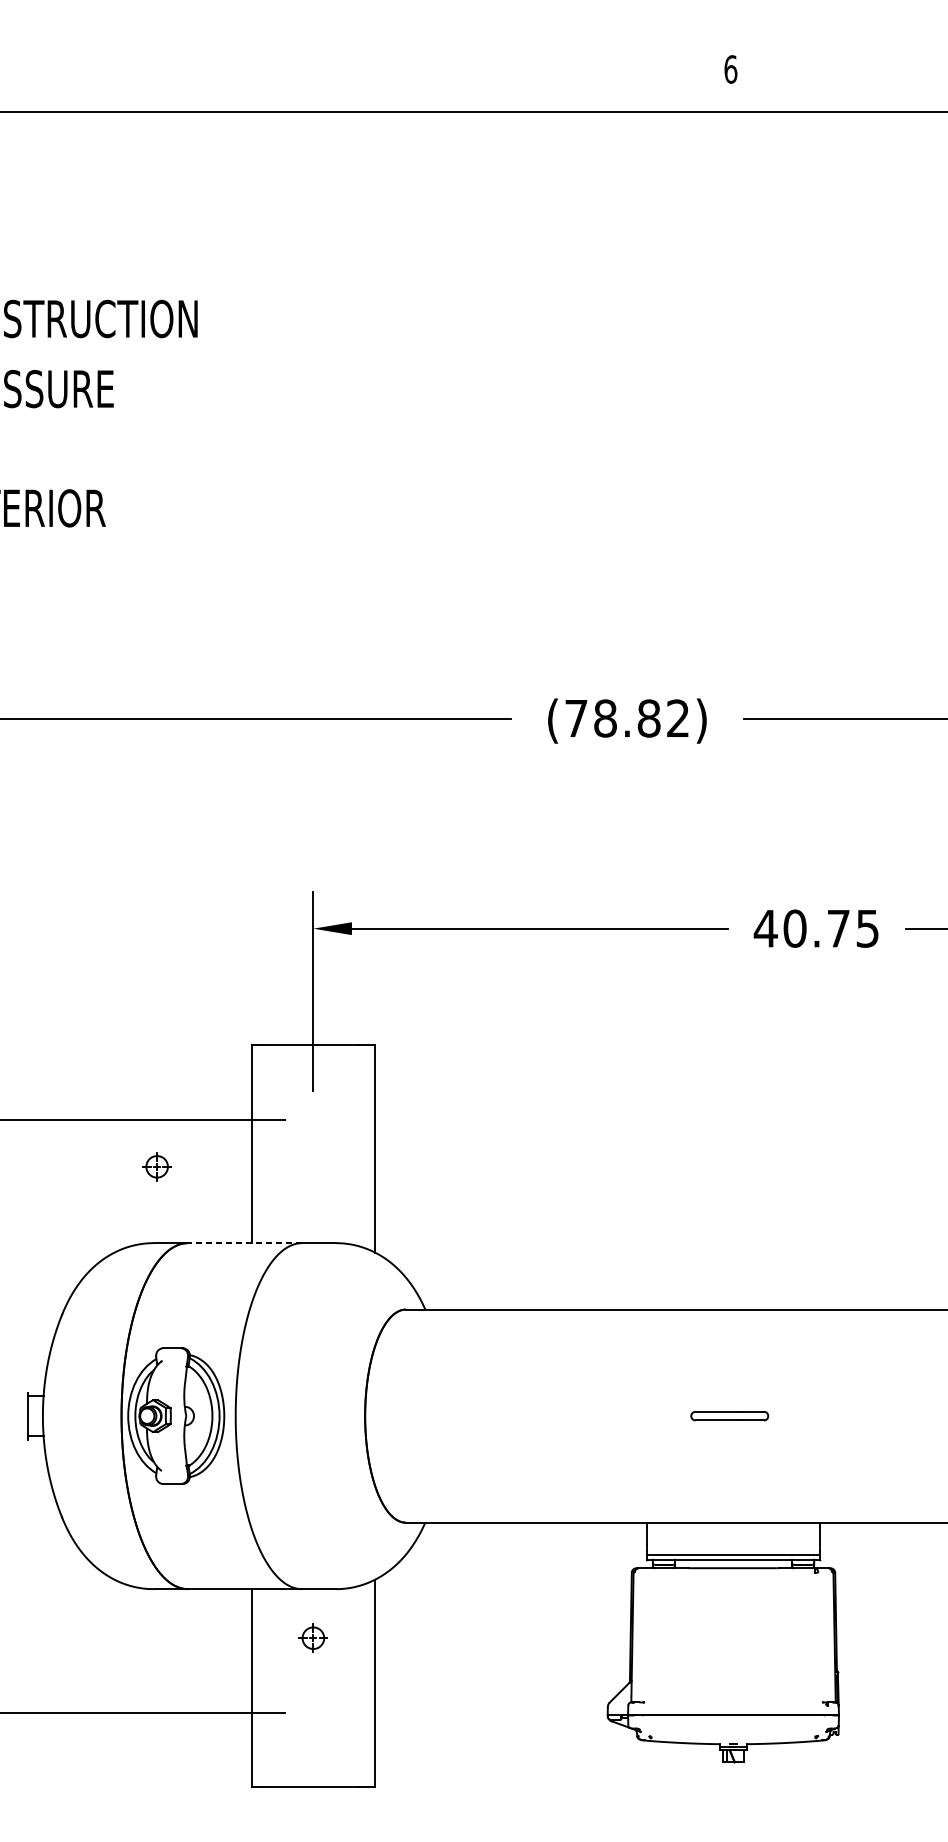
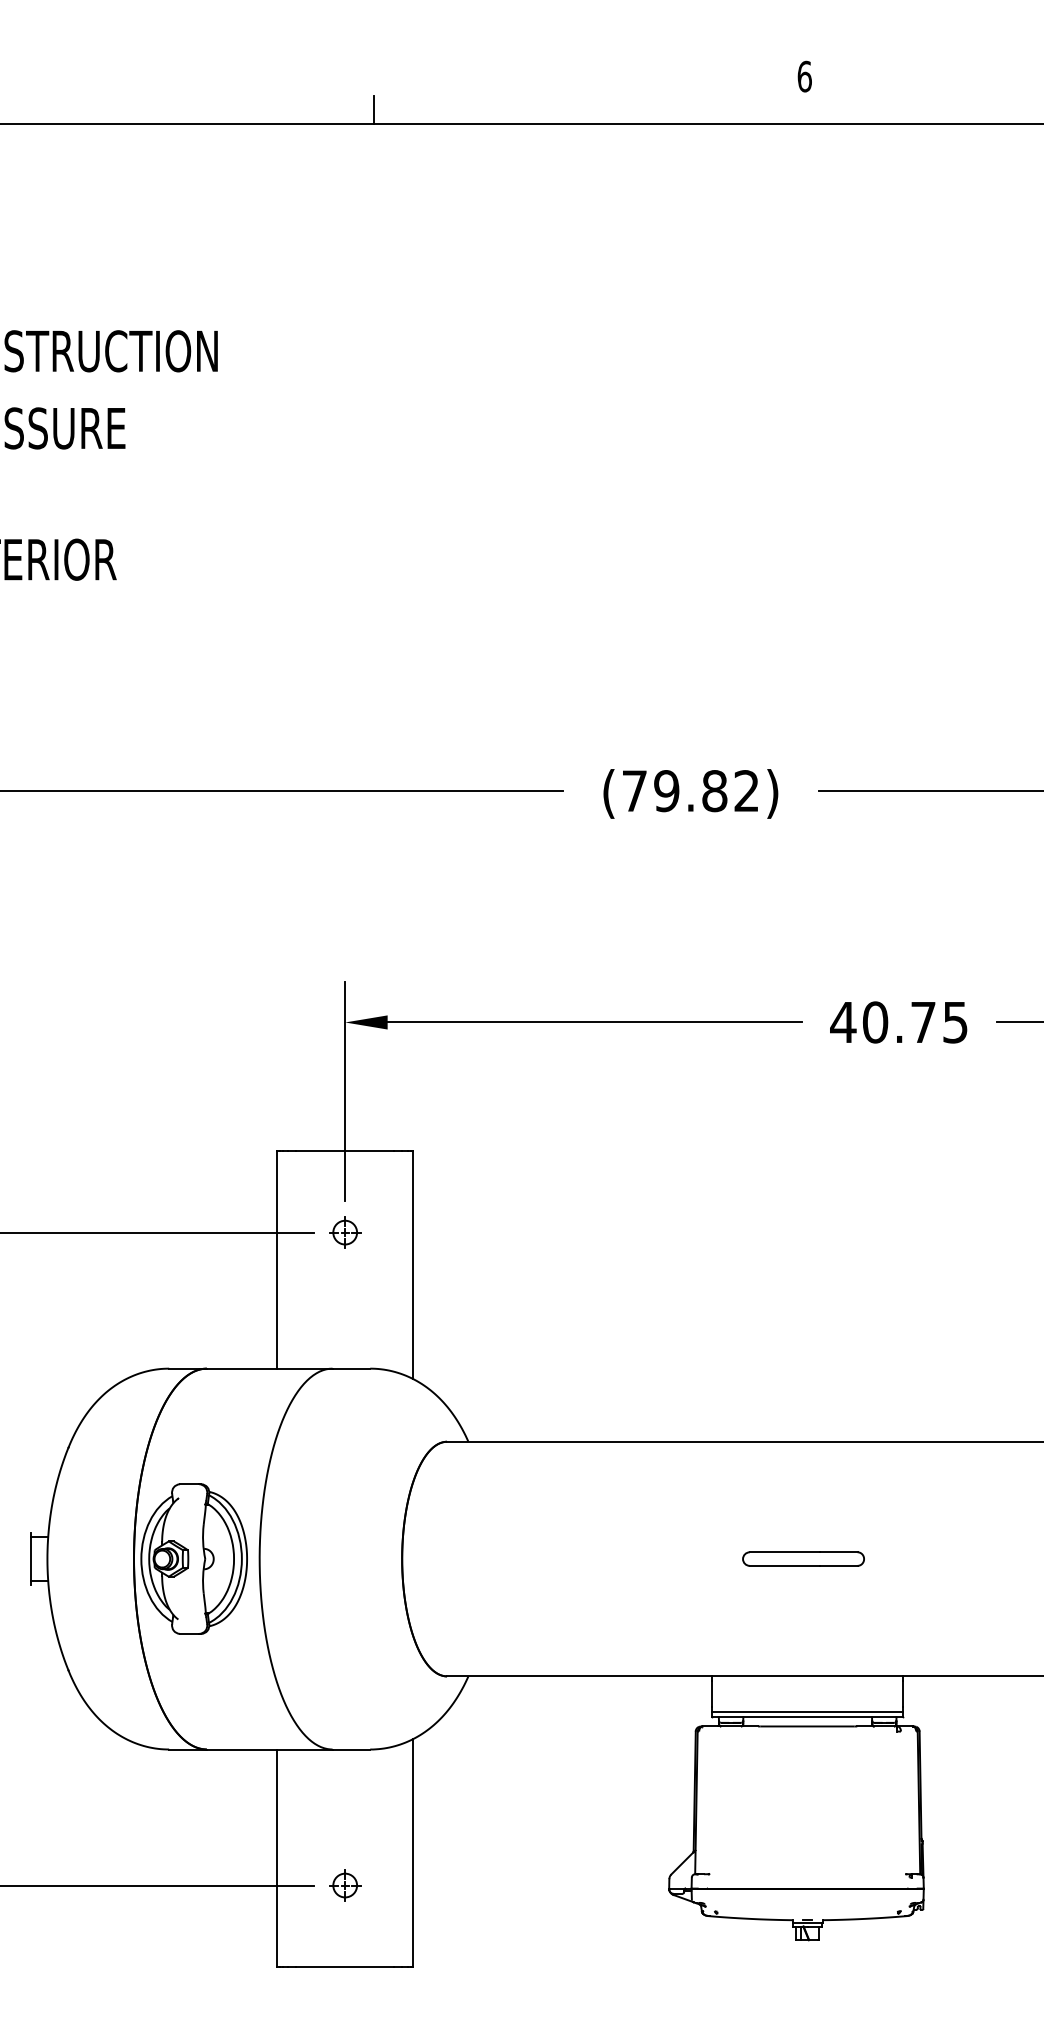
line: (339, 99) -> (373, 109), added
text: (605, 718) -> (666, 791), (78.82) -> (79.82)
part: (157, 1166) -> (345, 1232), moved
line: (244, 1243) -> (269, 1368), dashed -> solid
part: (729, 1415) -> (803, 1558), size x1.43
part: (313, 1638) -> (345, 1885), moved

